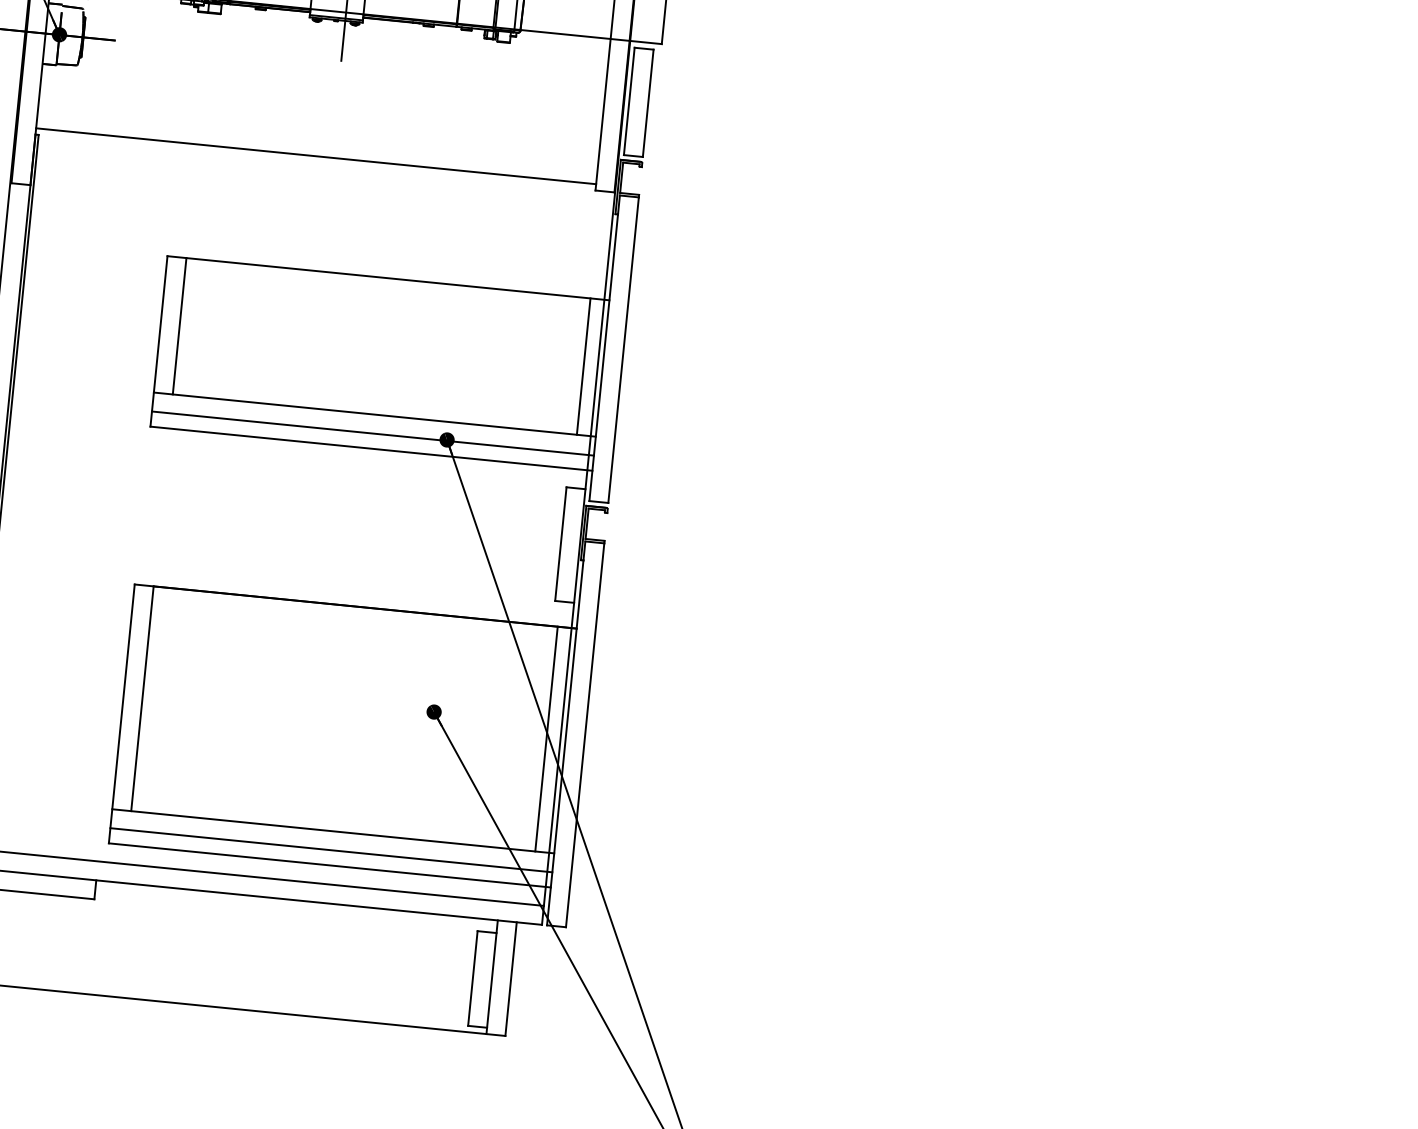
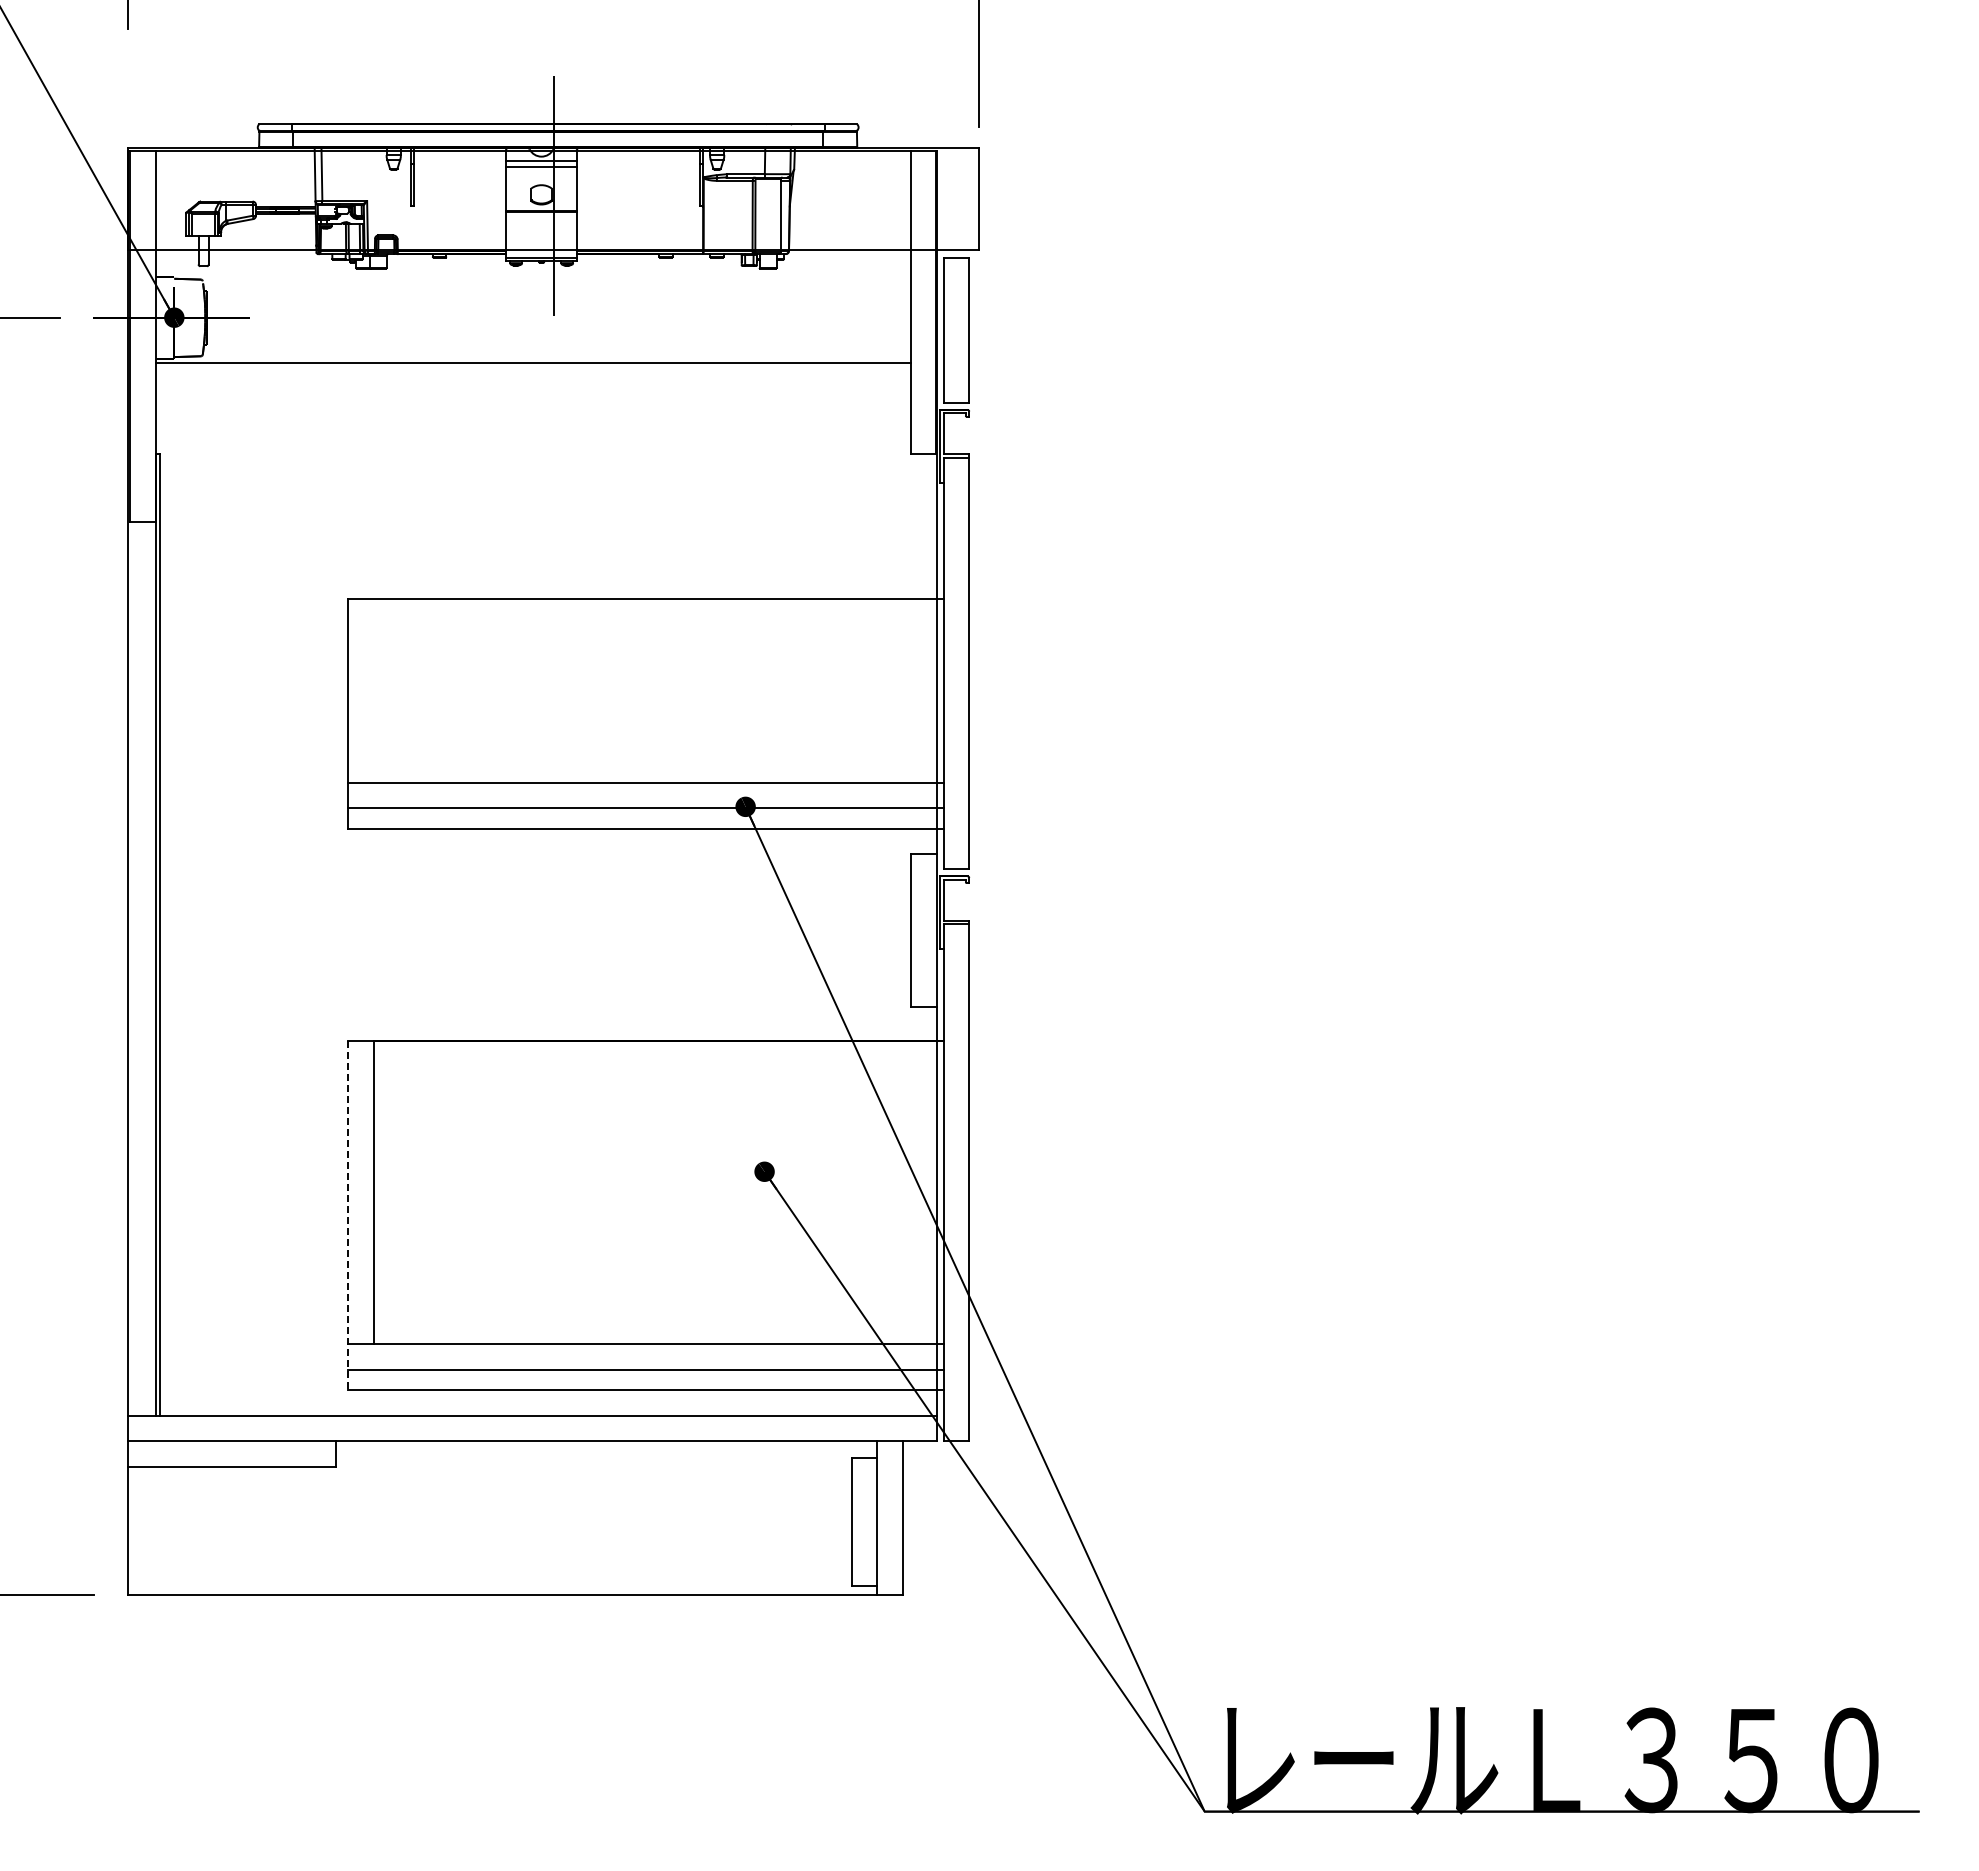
line: (315, 156) -> (532, 362), moved
line: (179, 326) -> (373, 690), removed
line: (583, 366) -> (918, 690), removed
line: (121, 714) -> (347, 1216), solid -> dashed
line: (546, 738) -> (918, 1192), removed

